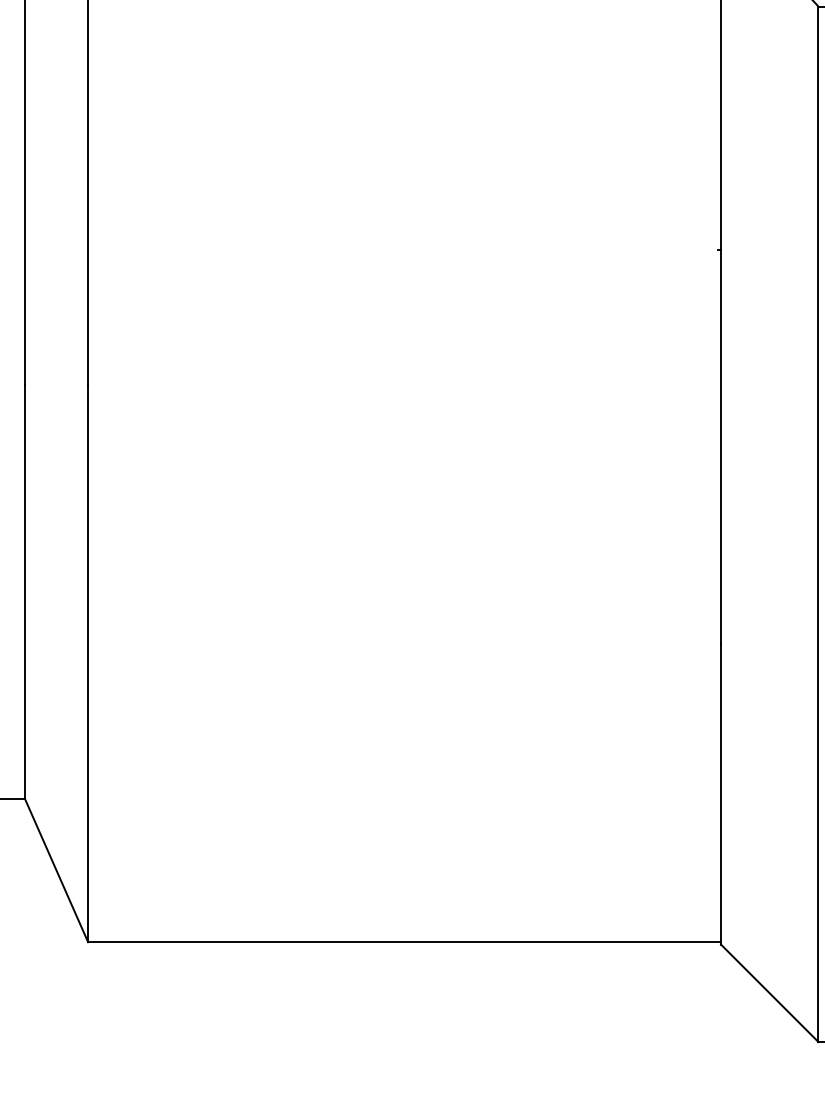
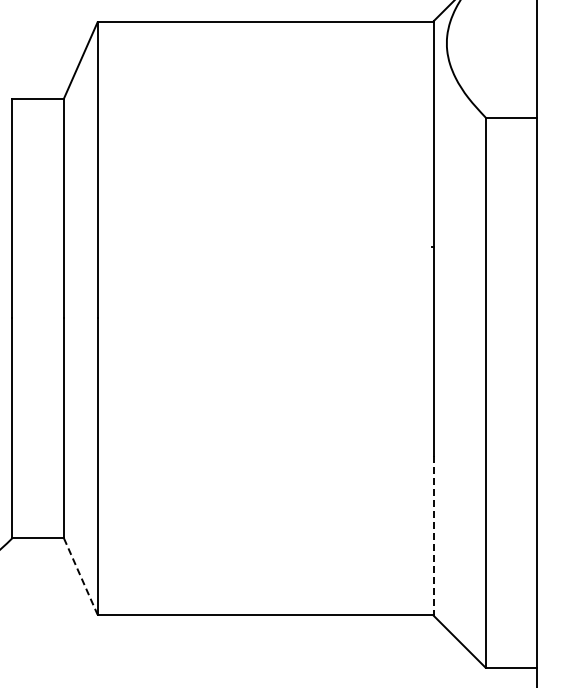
line: (720, 795) -> (433, 536), solid -> dashed
line: (55, 870) -> (80, 576), solid -> dashed

